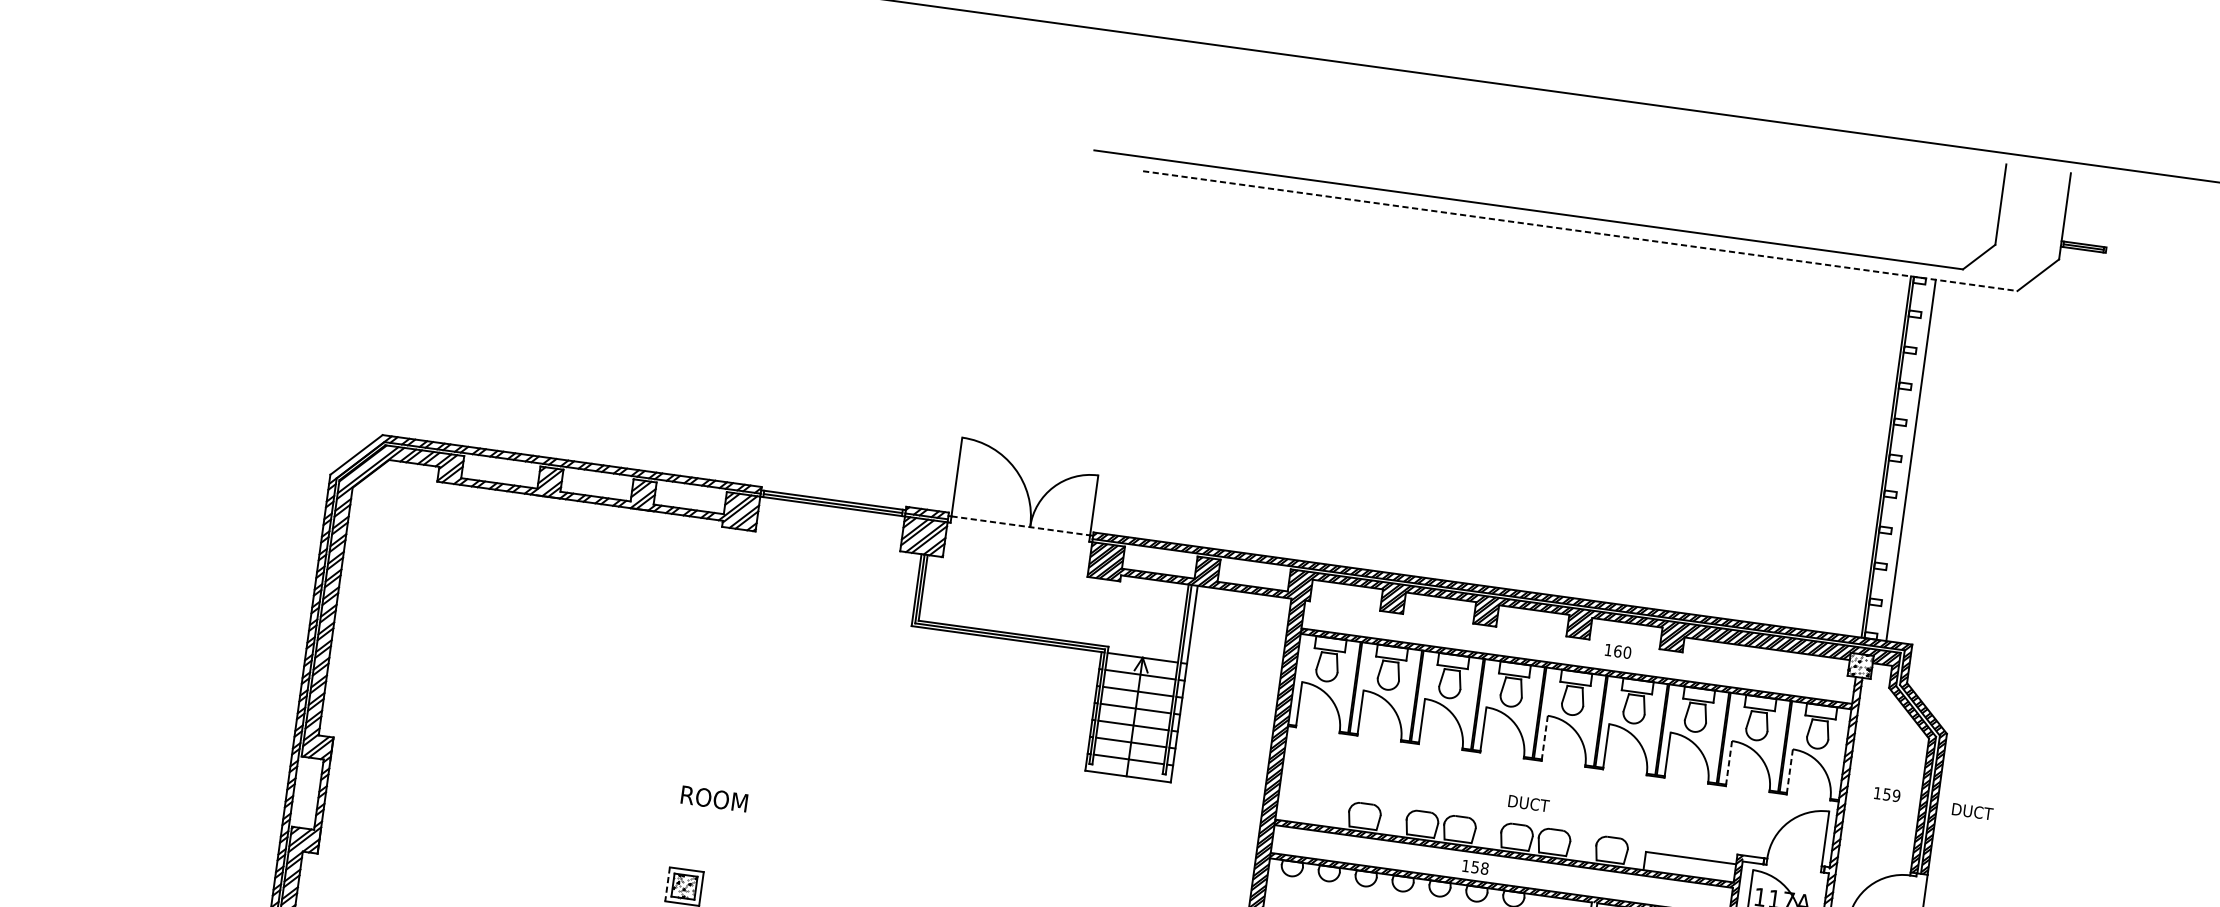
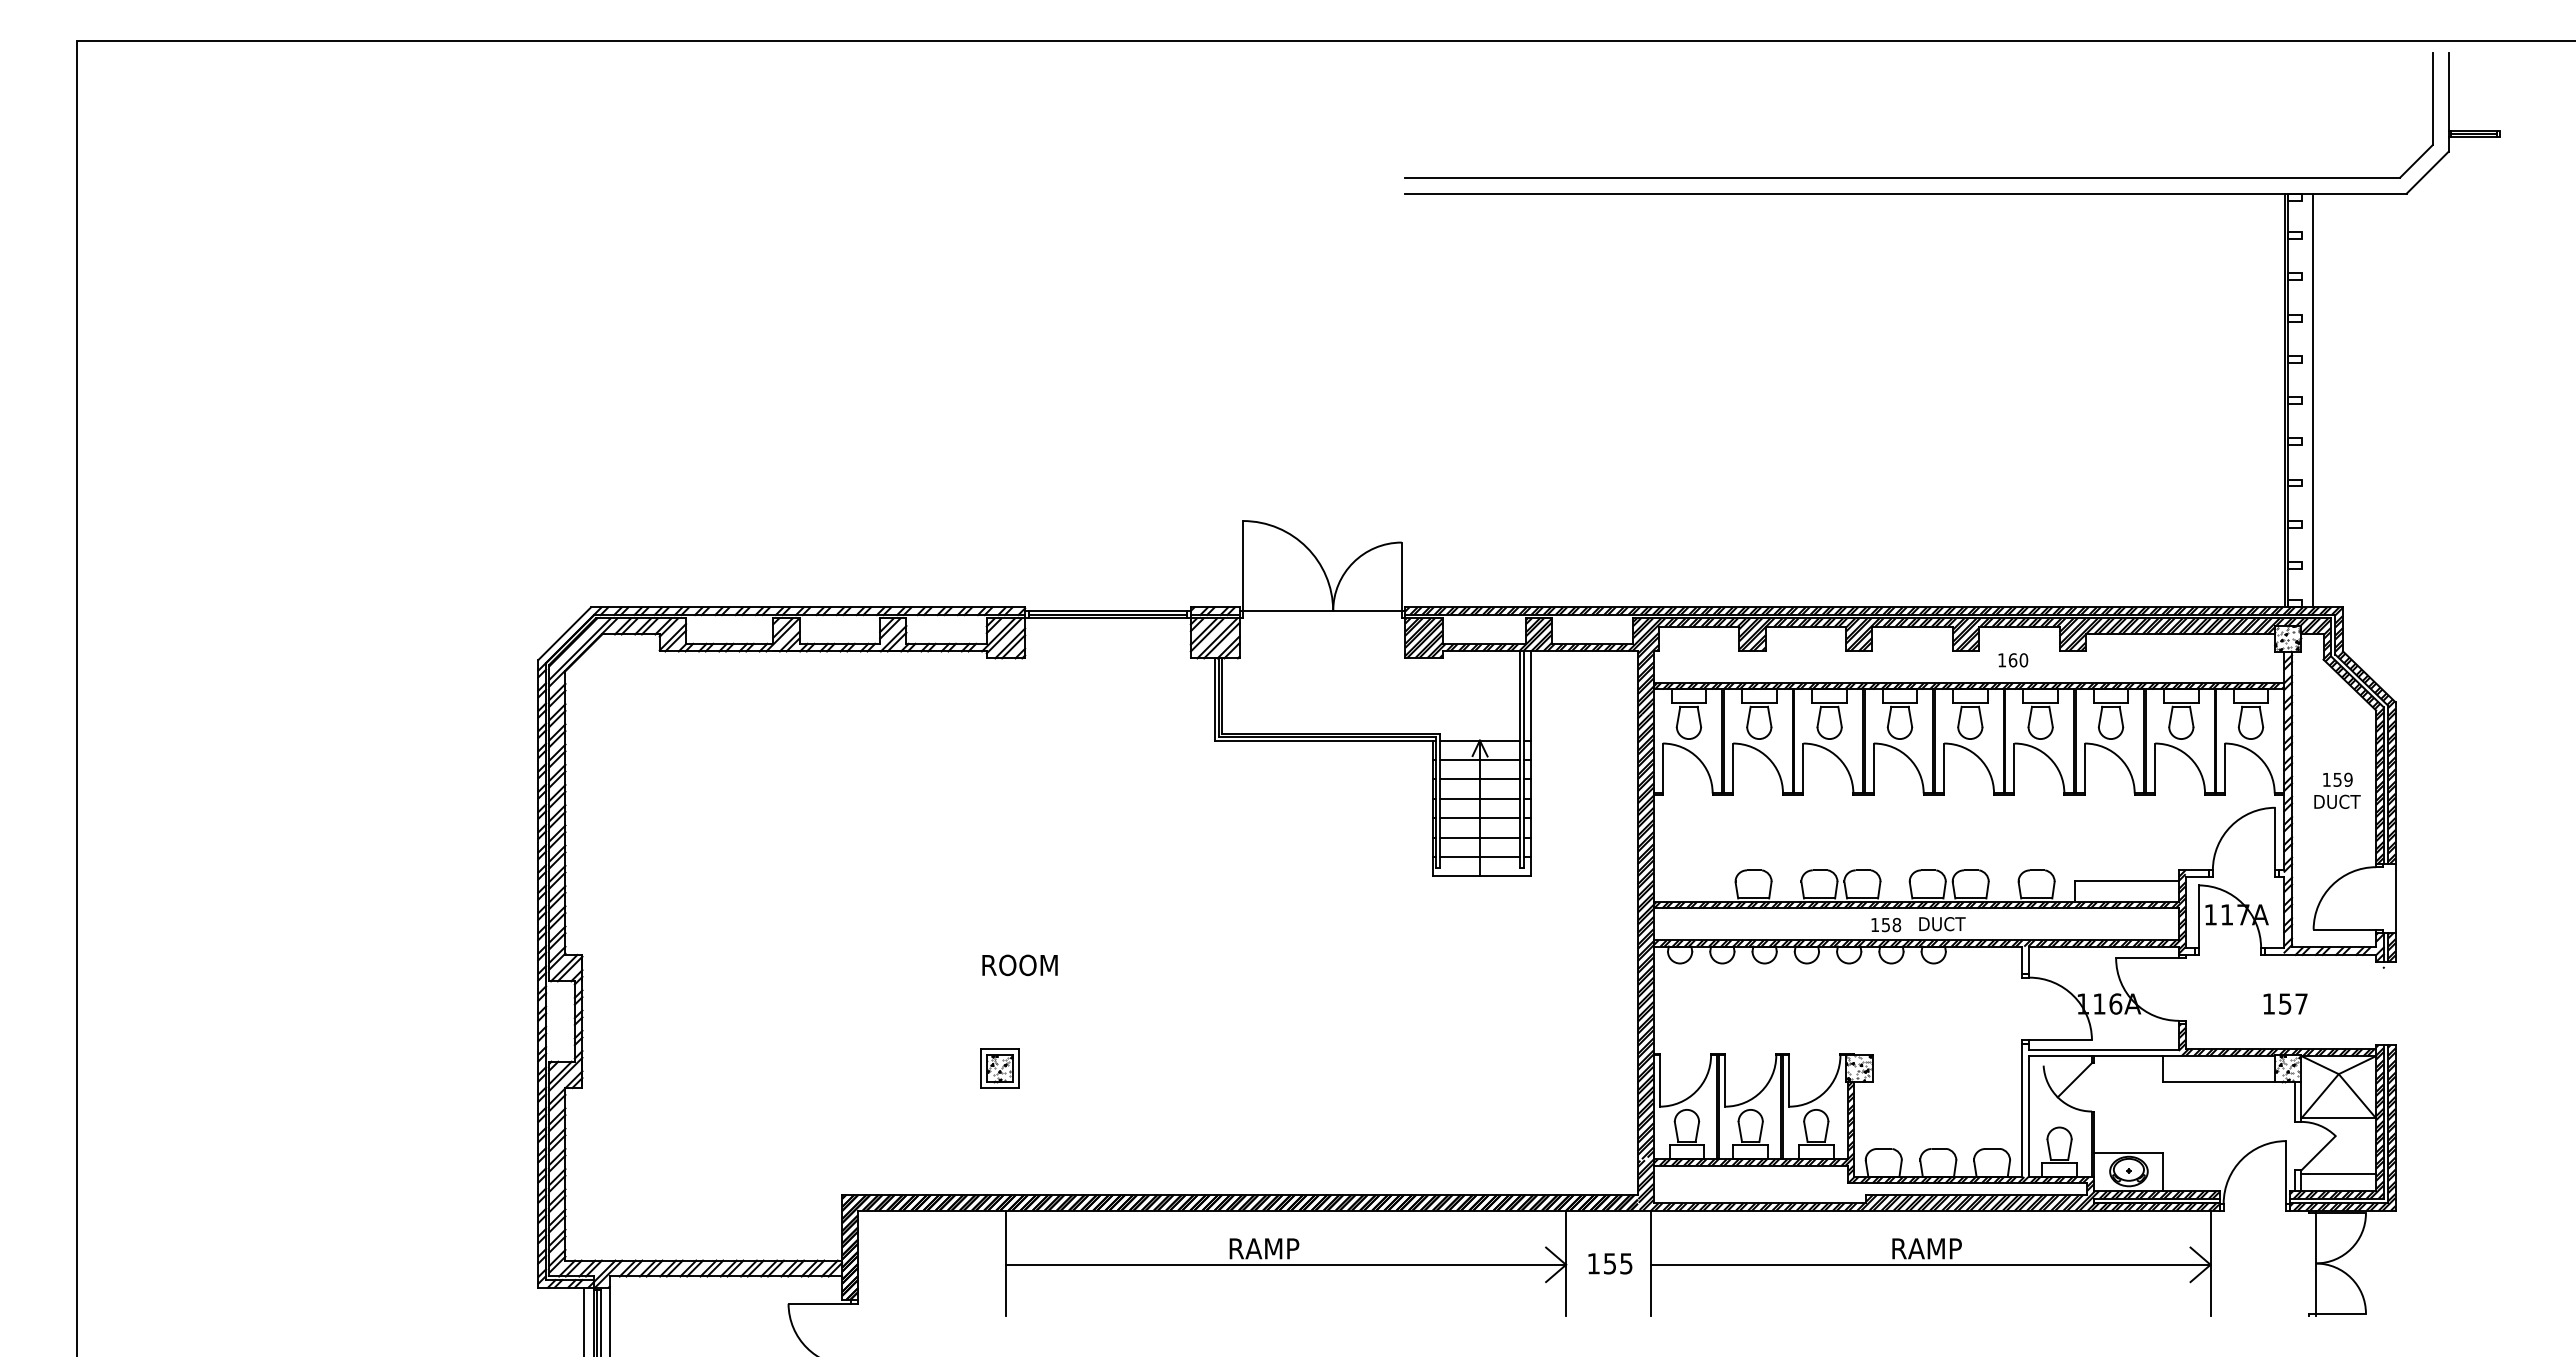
part: (1542, 211) -> (1918, 177), moved
line: (1579, 230) -> (1905, 193), dashed -> solid
line: (1020, 526) -> (1322, 611), dashed -> solid
line: (1545, 737) -> (1944, 768), dashed -> solid
line: (1729, 762) -> (2155, 768), dashed -> solid
line: (1789, 771) -> (2224, 768), dashed -> solid
text: (1528, 803) -> (1942, 924), moved
text: (1972, 811) -> (2337, 801), moved
line: (667, 885) -> (980, 1069), dashed -> solid

